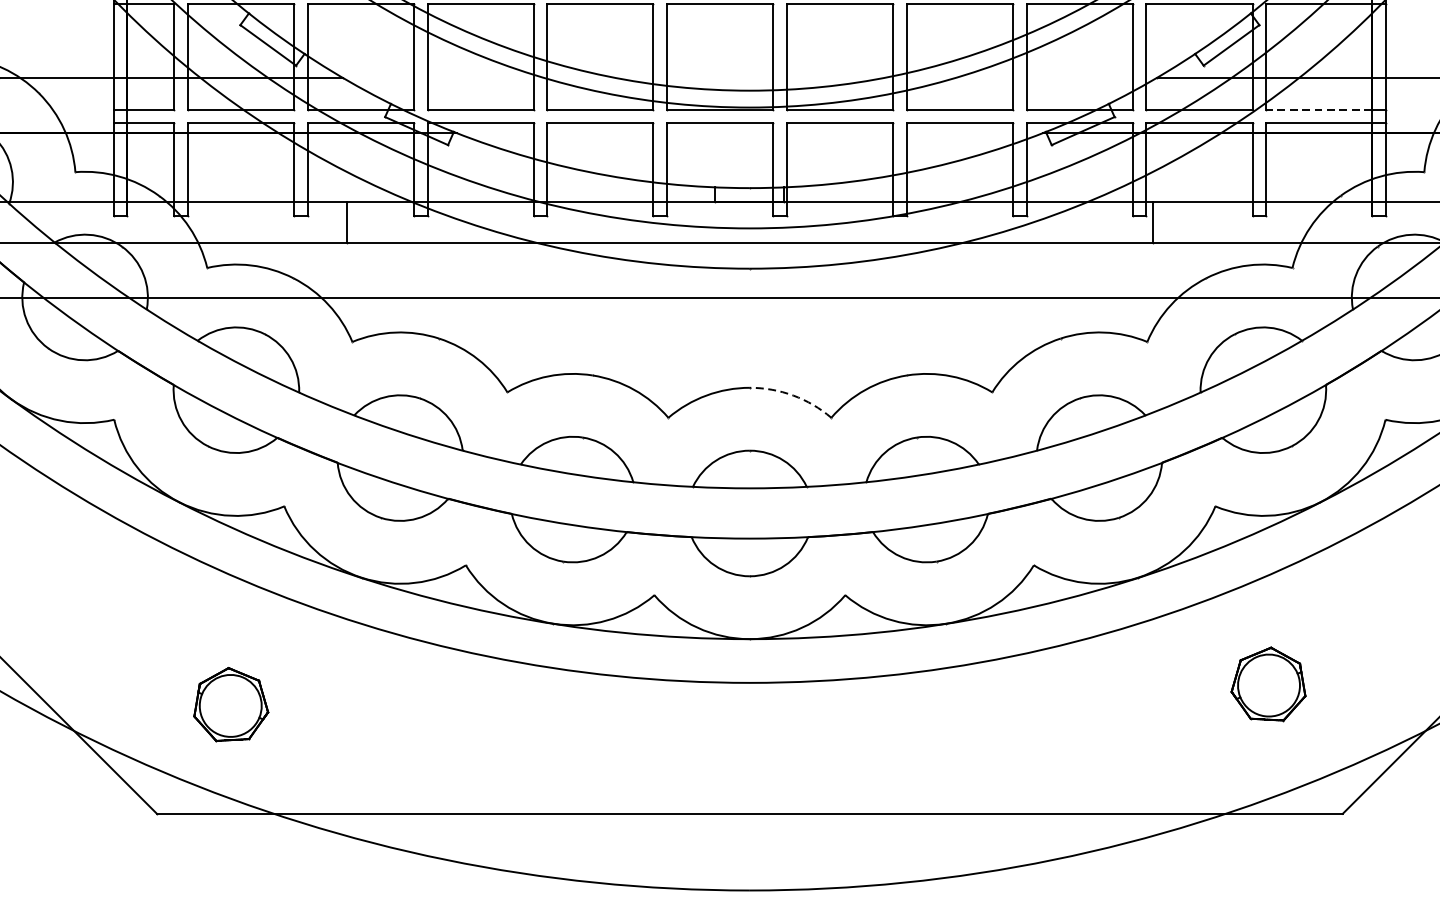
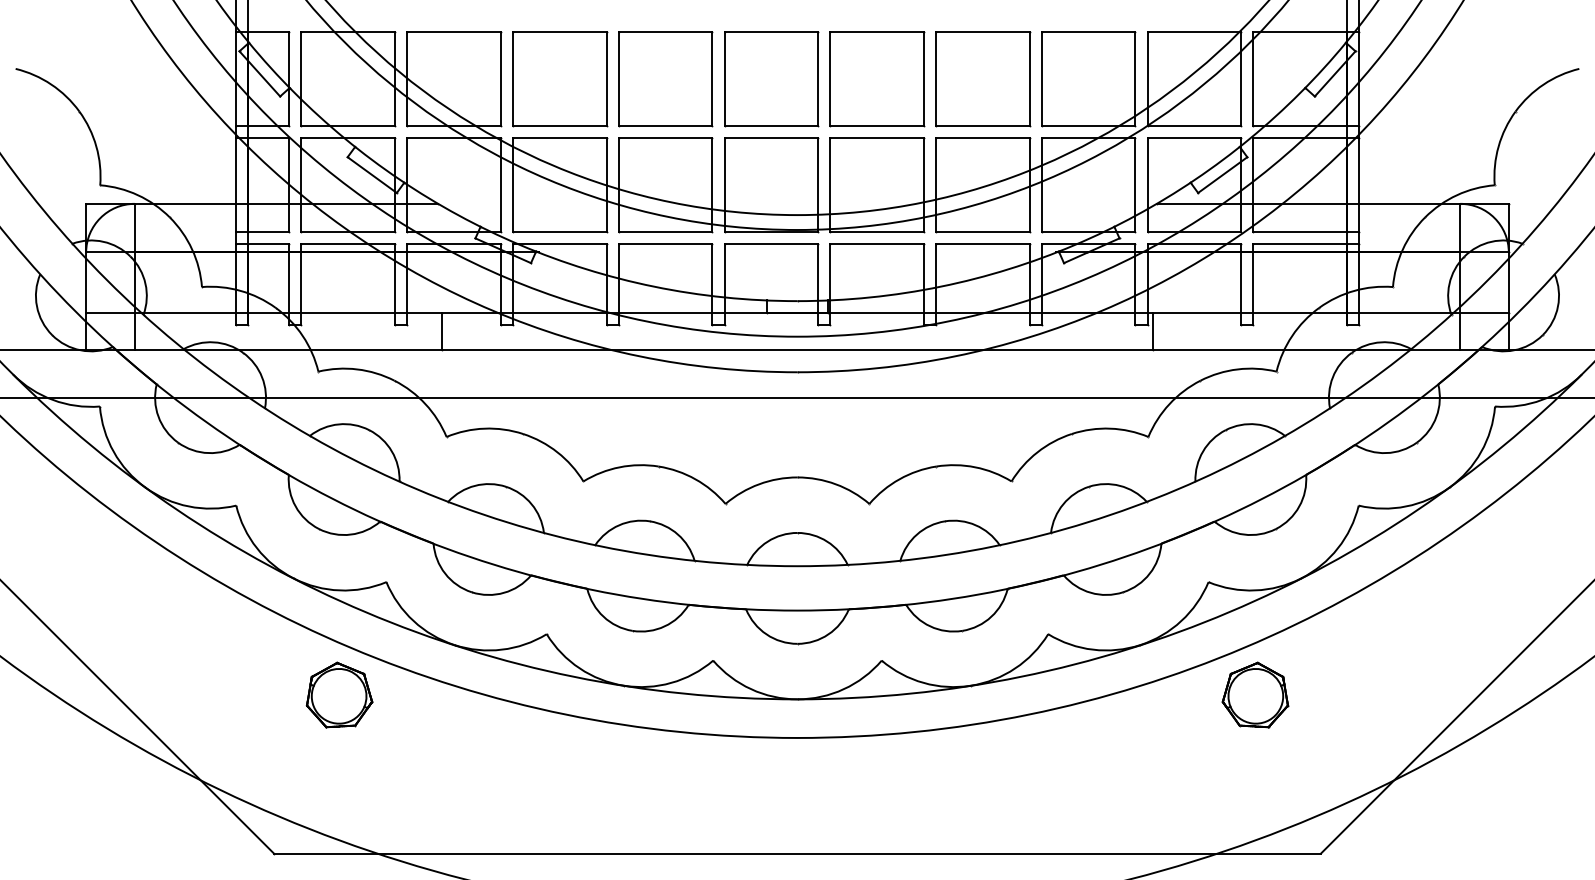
line: (1319, 109) -> (1300, 231), dashed -> solid
arc: (792, 395) -> (835, 484), dashed -> solid
part: (1268, 683) -> (1255, 694), moved
part: (231, 703) -> (339, 694), moved

